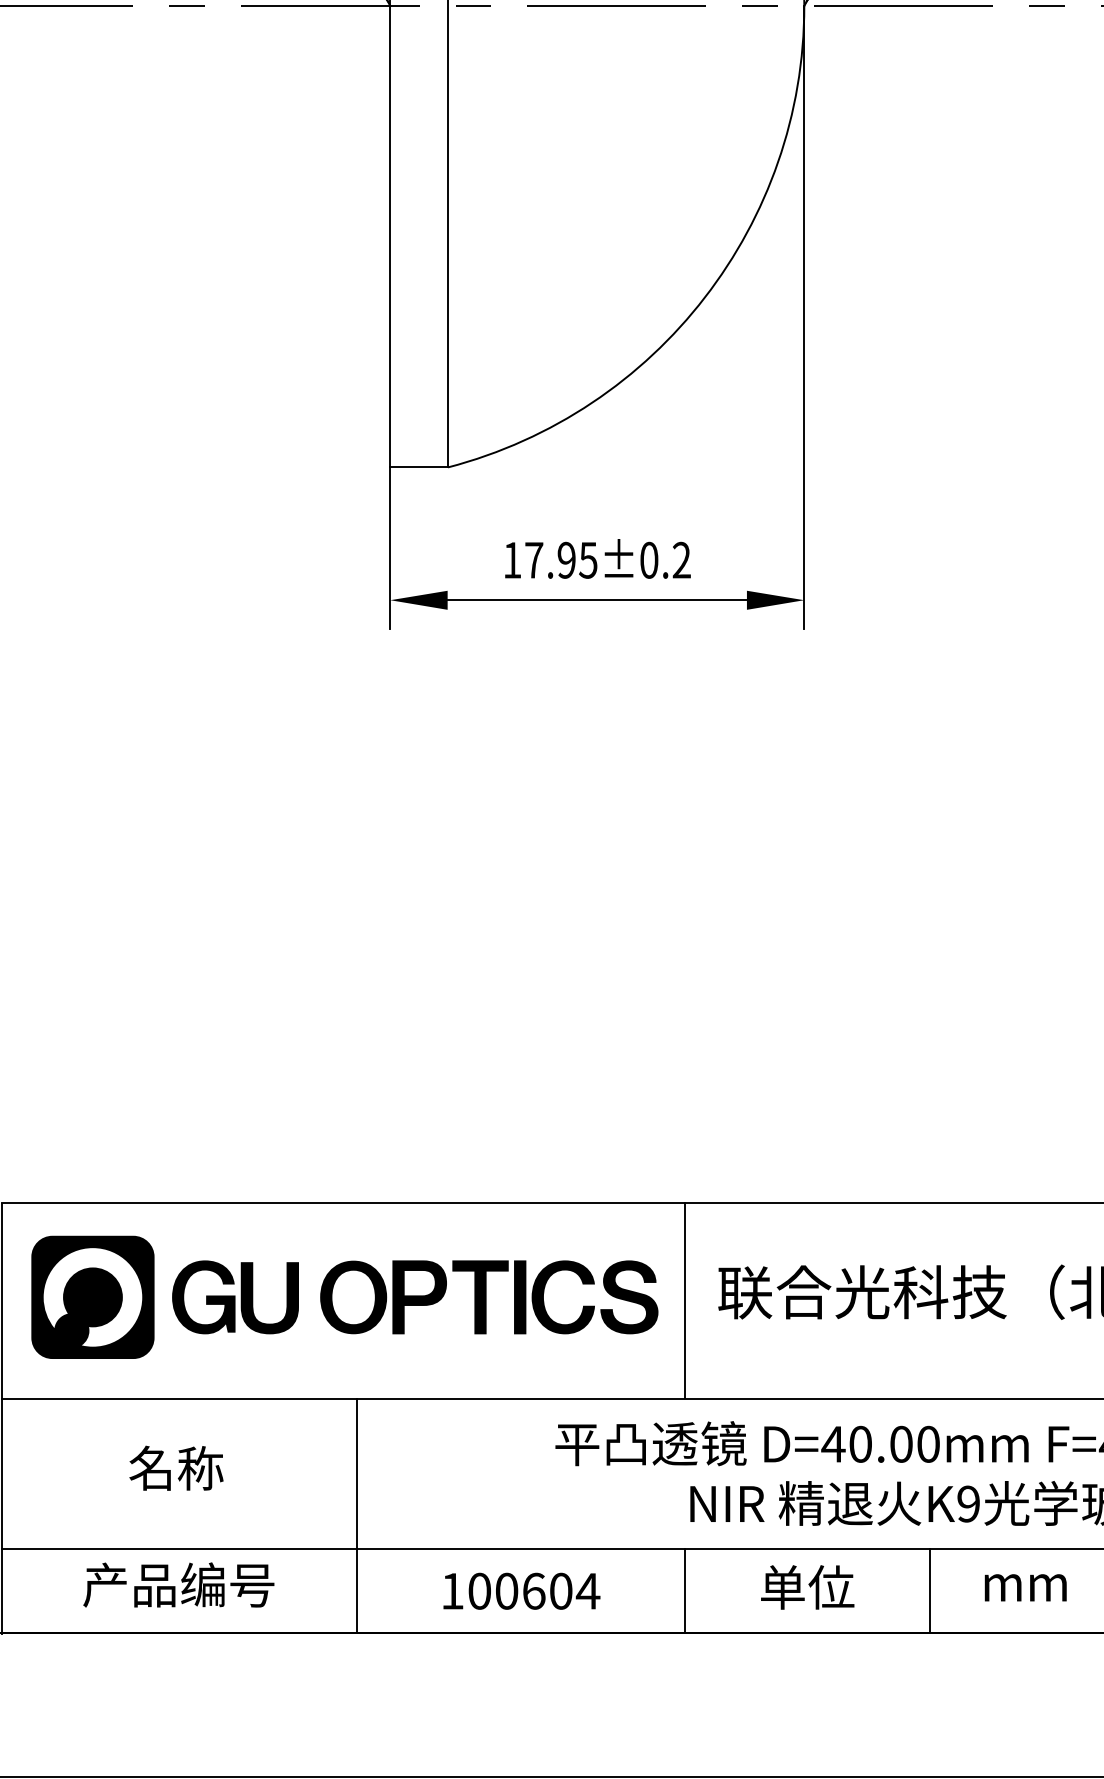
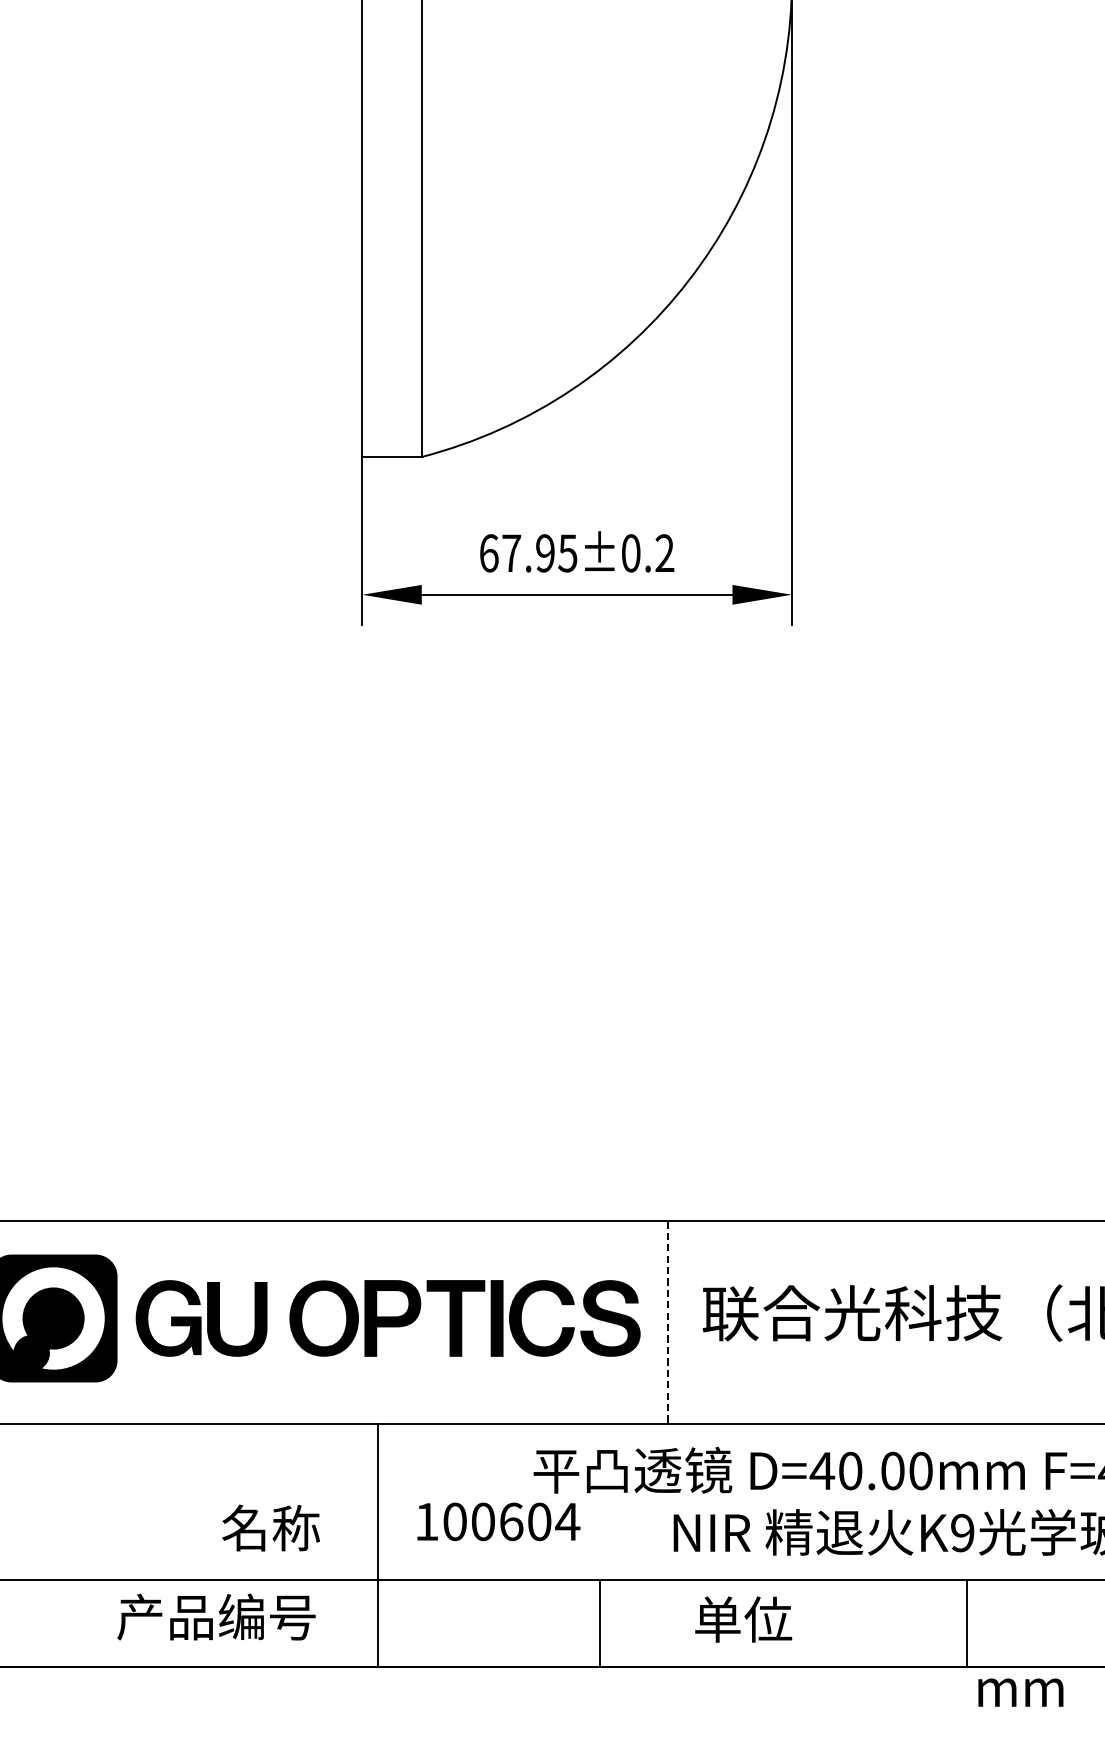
text: (512, 559) -> (489, 552), 17.95±0.2 -> 67.95±0.2
line: (684, 1299) -> (667, 1320), solid -> dashed
text: (176, 1467) -> (271, 1527), moved
line: (356, 1516) -> (378, 1545), moved
text: (178, 1584) -> (216, 1616), moved
text: (807, 1587) -> (743, 1619), moved
text: (1025, 1587) -> (1020, 1692), moved
text: (521, 1590) -> (498, 1521), moved
line: (684, 1591) -> (600, 1623), moved
line: (929, 1591) -> (966, 1623), moved

